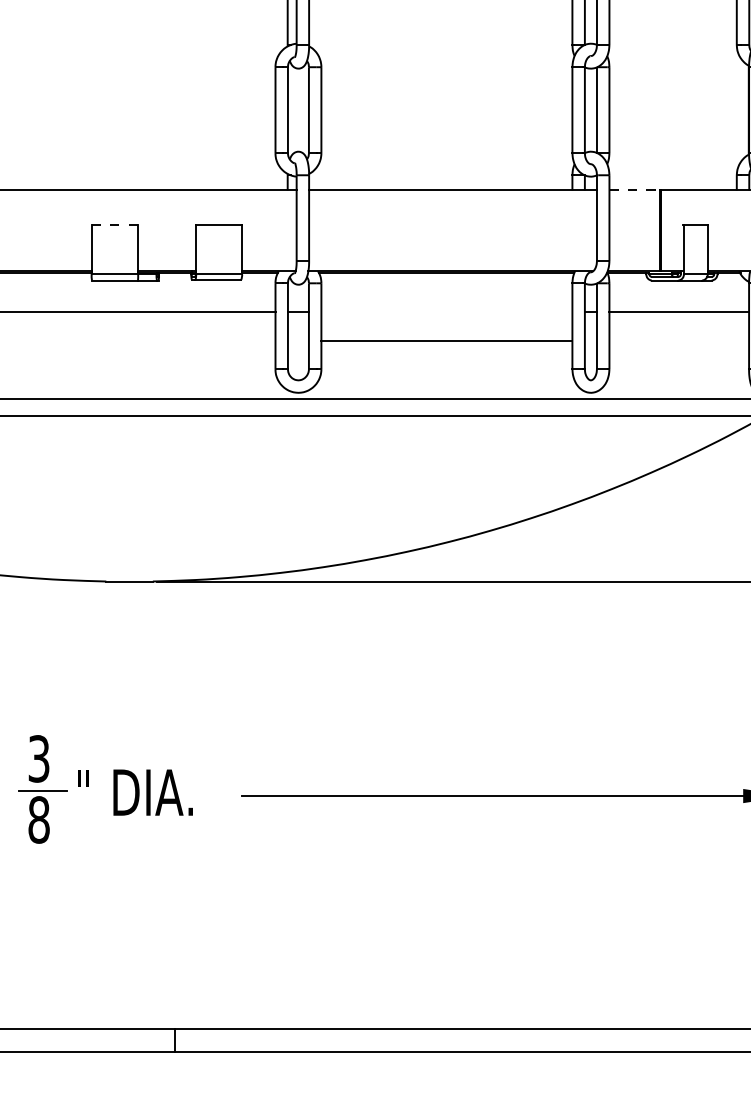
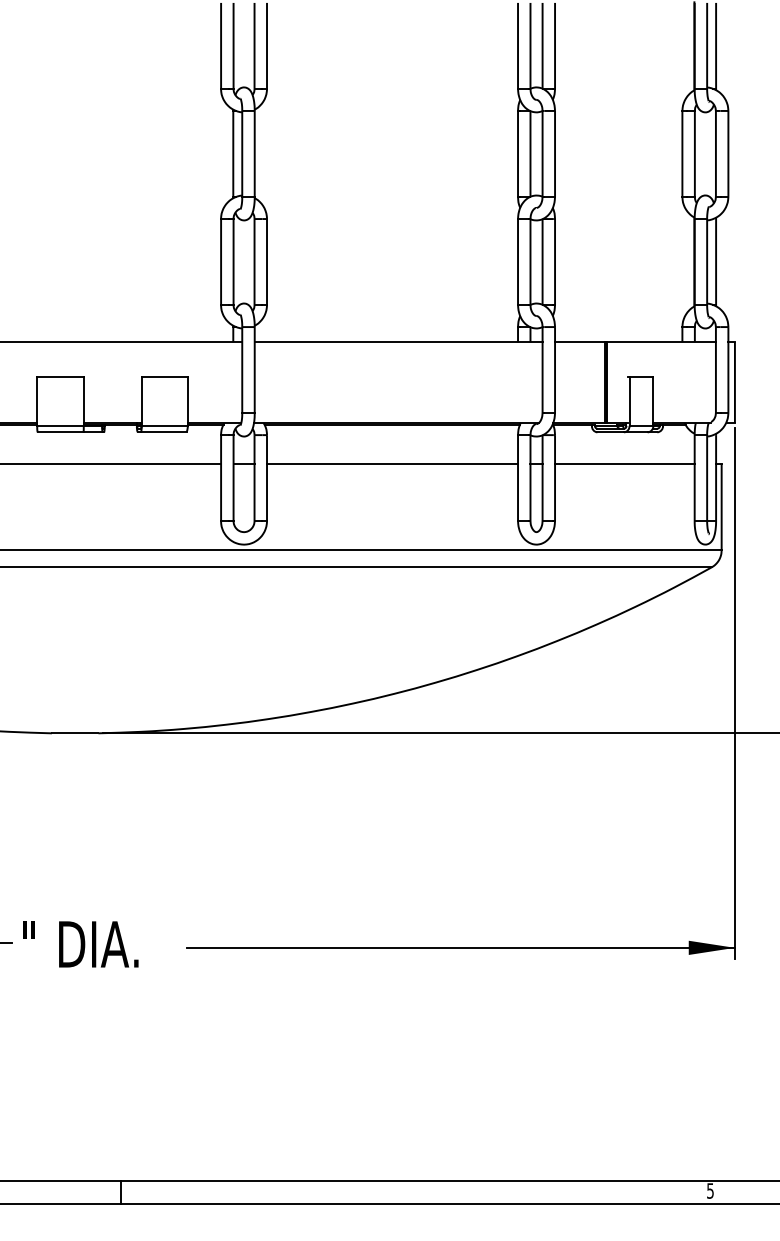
line: (634, 190) -> (580, 342), dashed -> solid
line: (115, 224) -> (61, 376), dashed -> solid
line: (446, 340) -> (392, 463), moved

